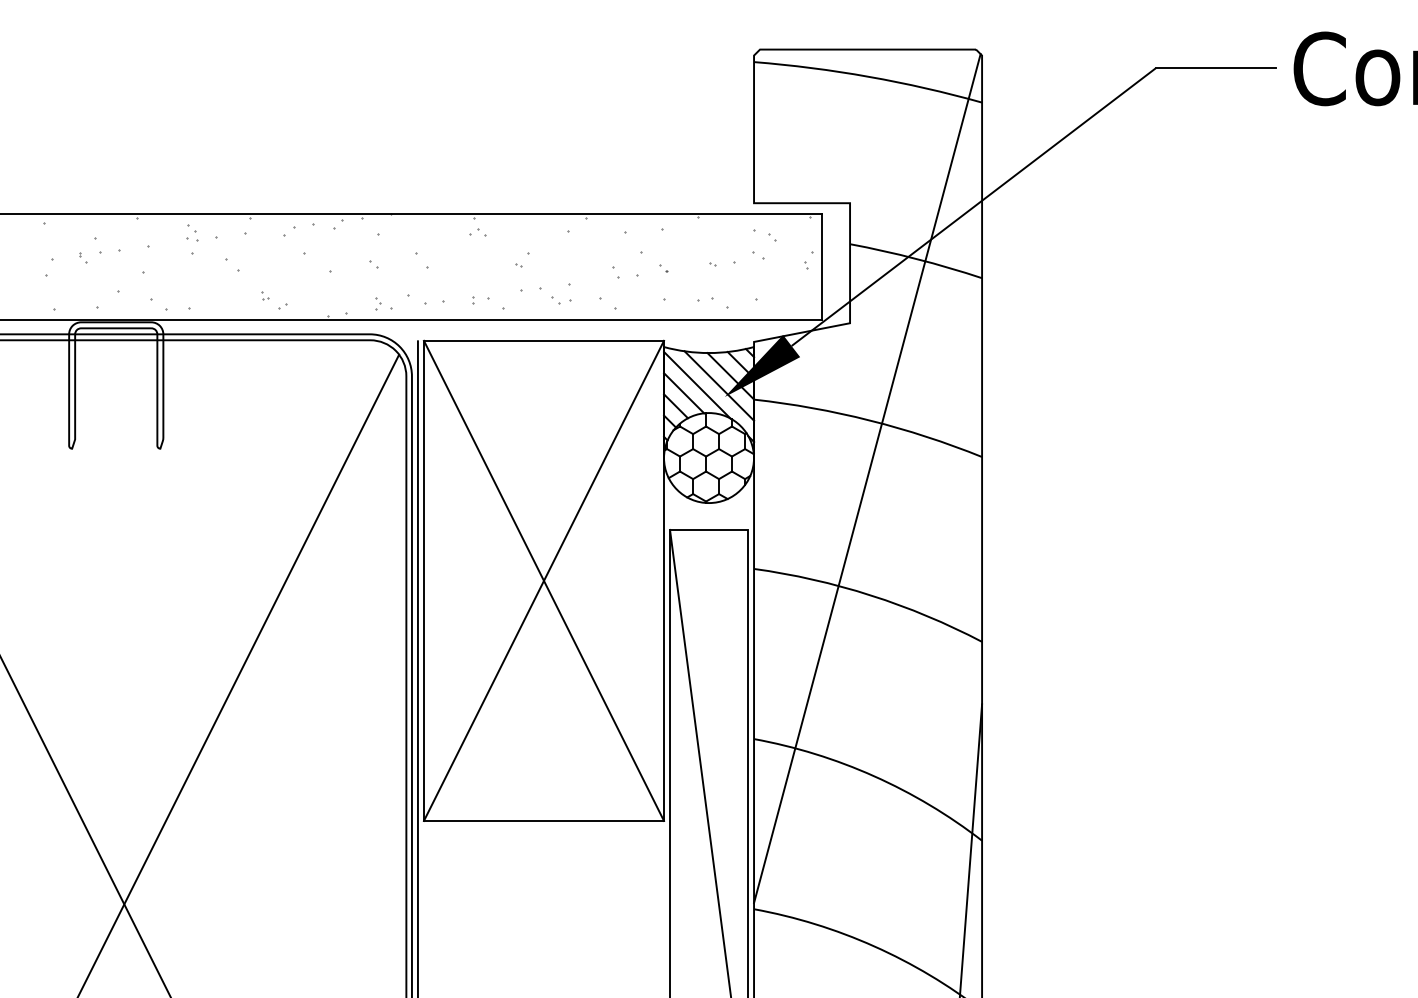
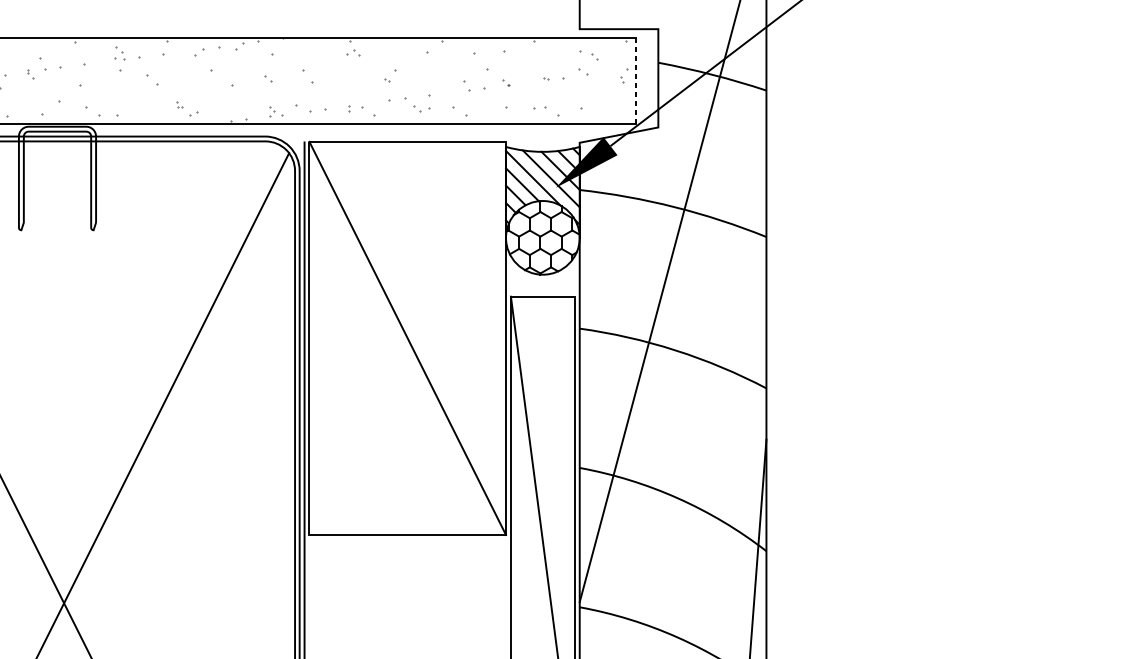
line: (822, 266) -> (635, 81), solid -> dashed
line: (543, 580) -> (407, 338), removed

